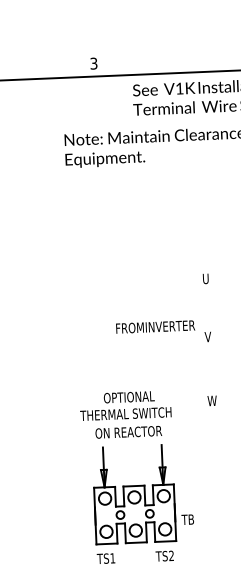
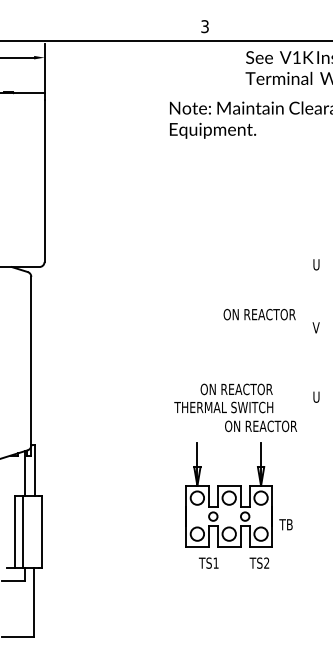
text: (155, 326) -> (259, 314), FROM^JINVERTER -> ON REACTOR
text: (141, 396) -> (241, 389), OPTIONAL -> ON REACTOR
text: (211, 400) -> (317, 396), W -> U
text: (128, 432) -> (260, 426), moved
text: (105, 558) -> (208, 562), moved

